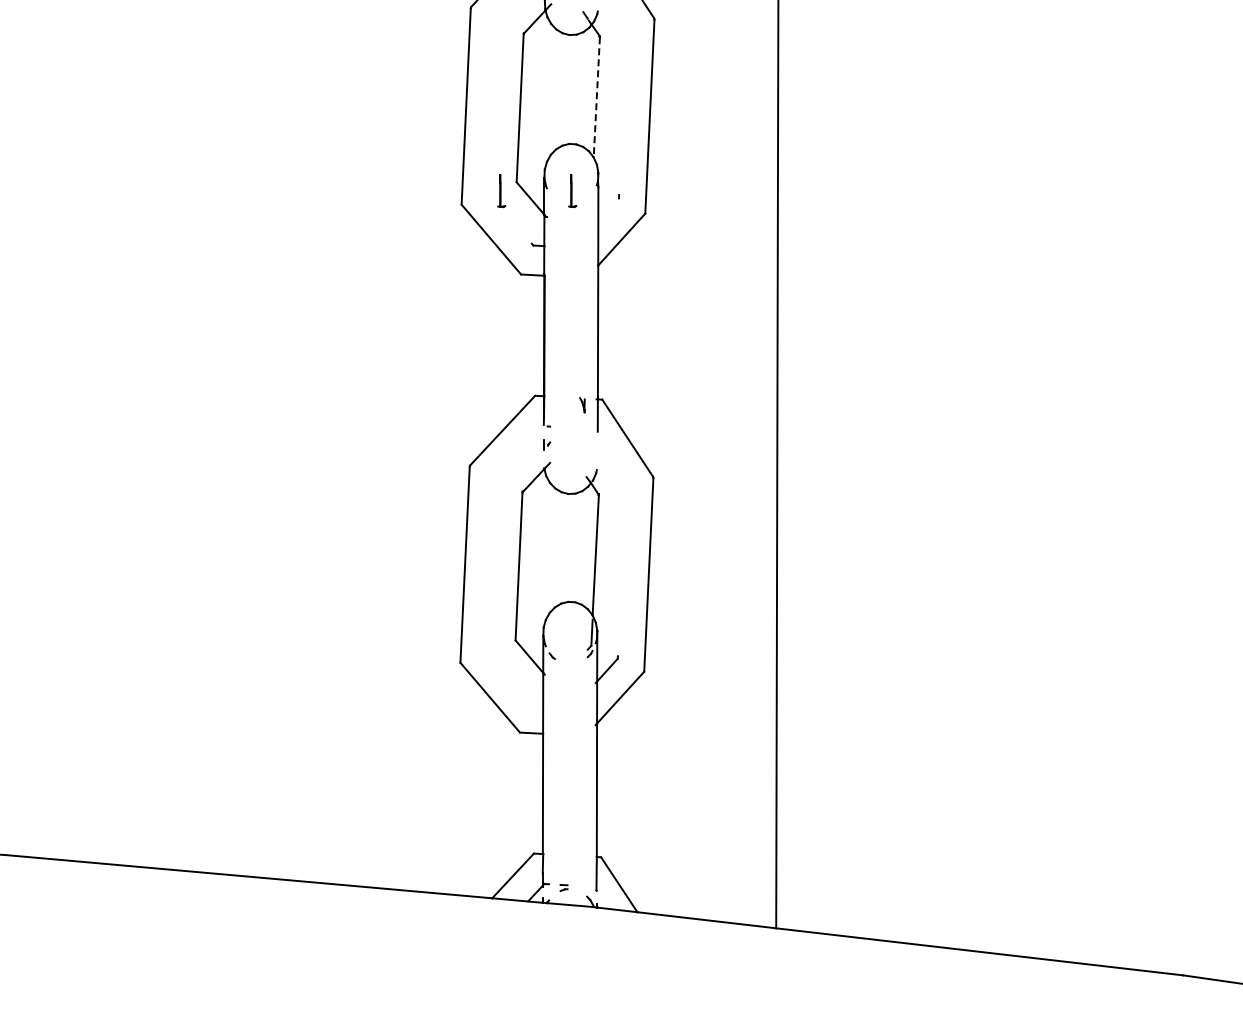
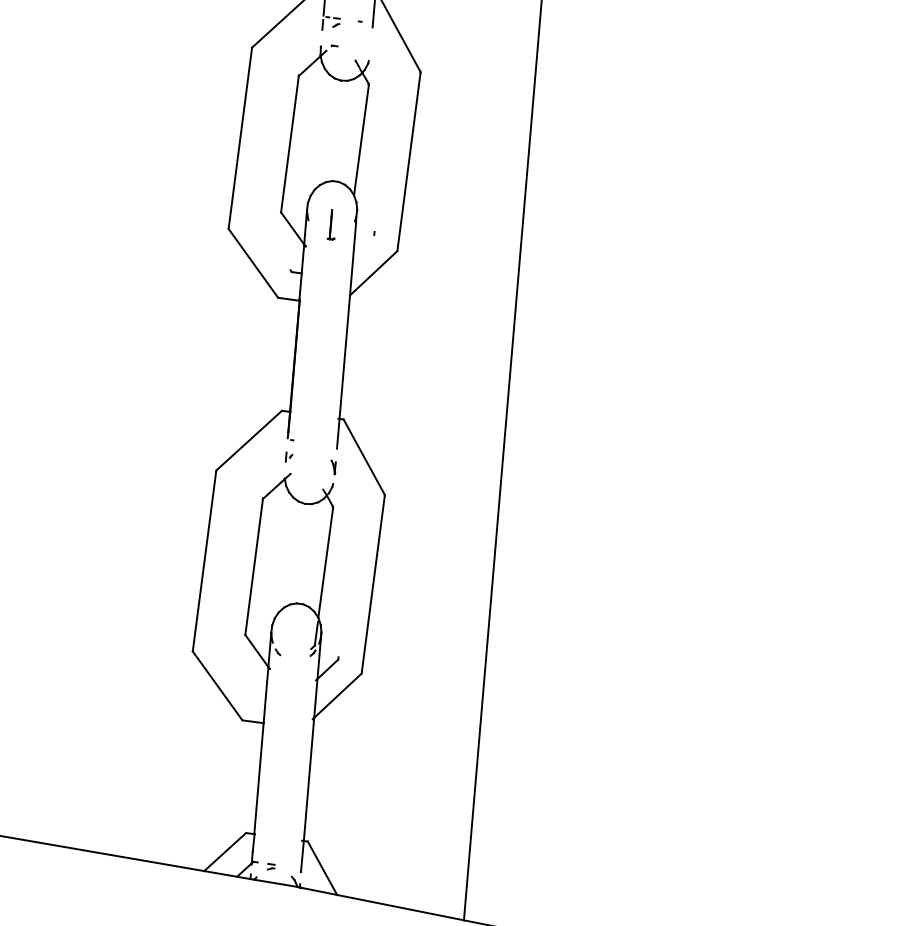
line: (596, 97) -> (361, 140), dashed -> solid
part: (501, 191) -> (266, 219), removed
part: (582, 405) -> (333, 467), moved

